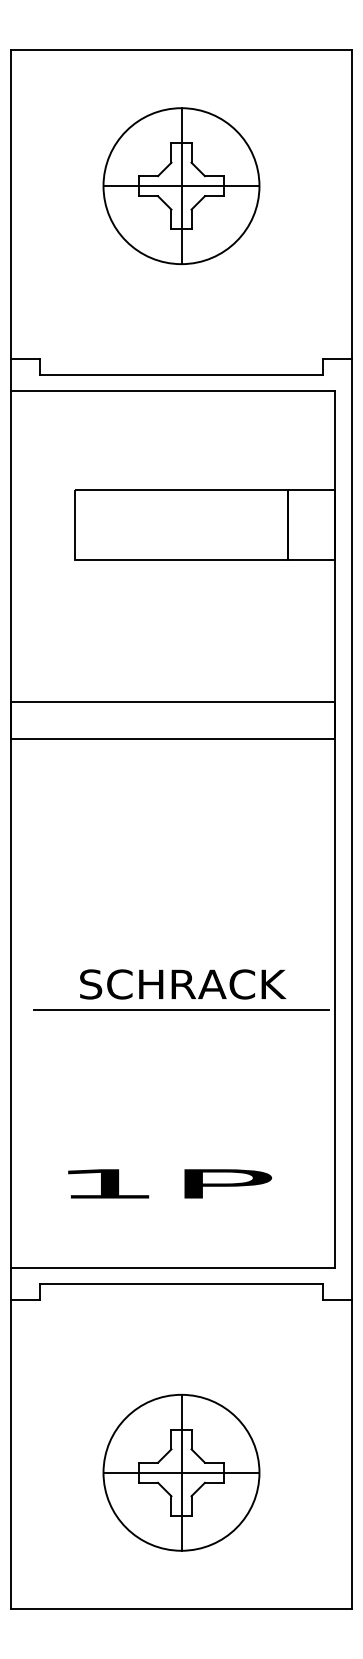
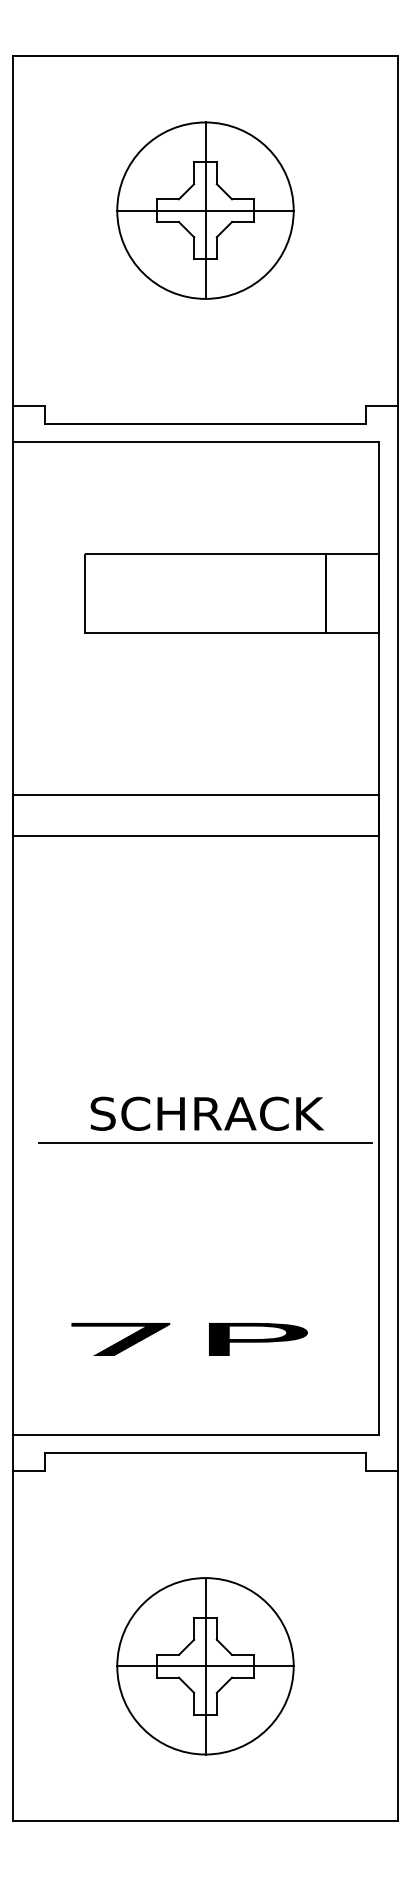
text: (106, 1183) -> (120, 1339), 1P -> 7P

